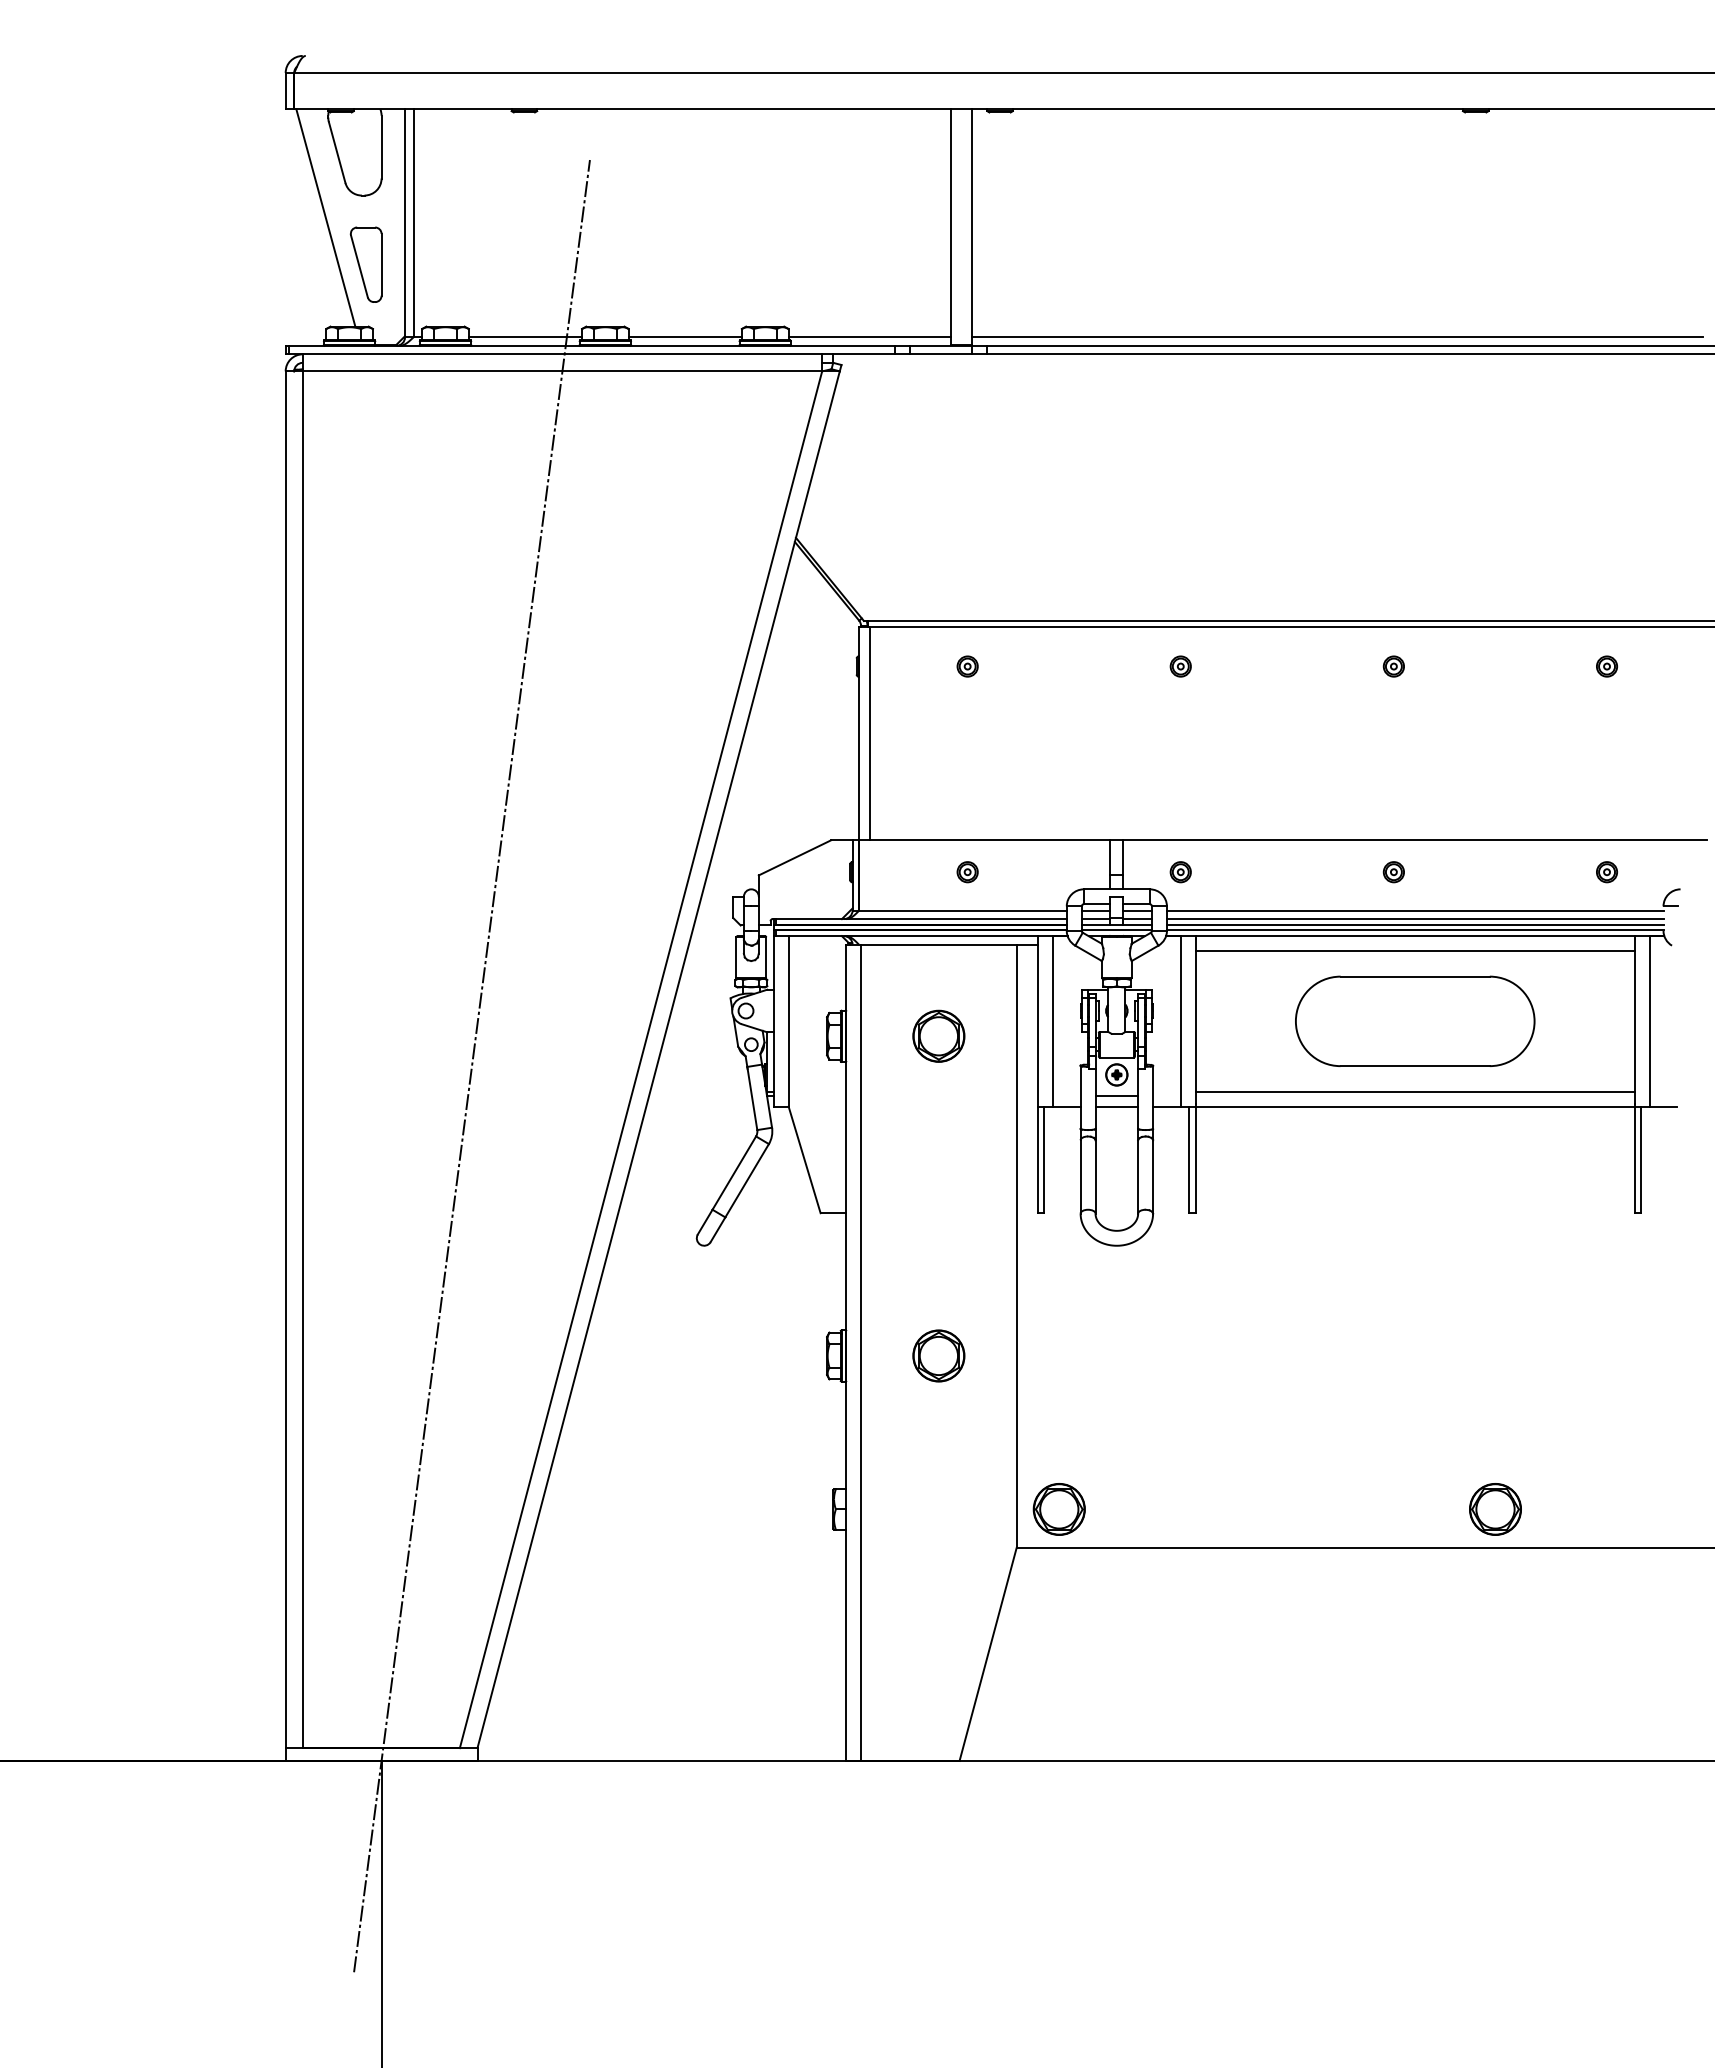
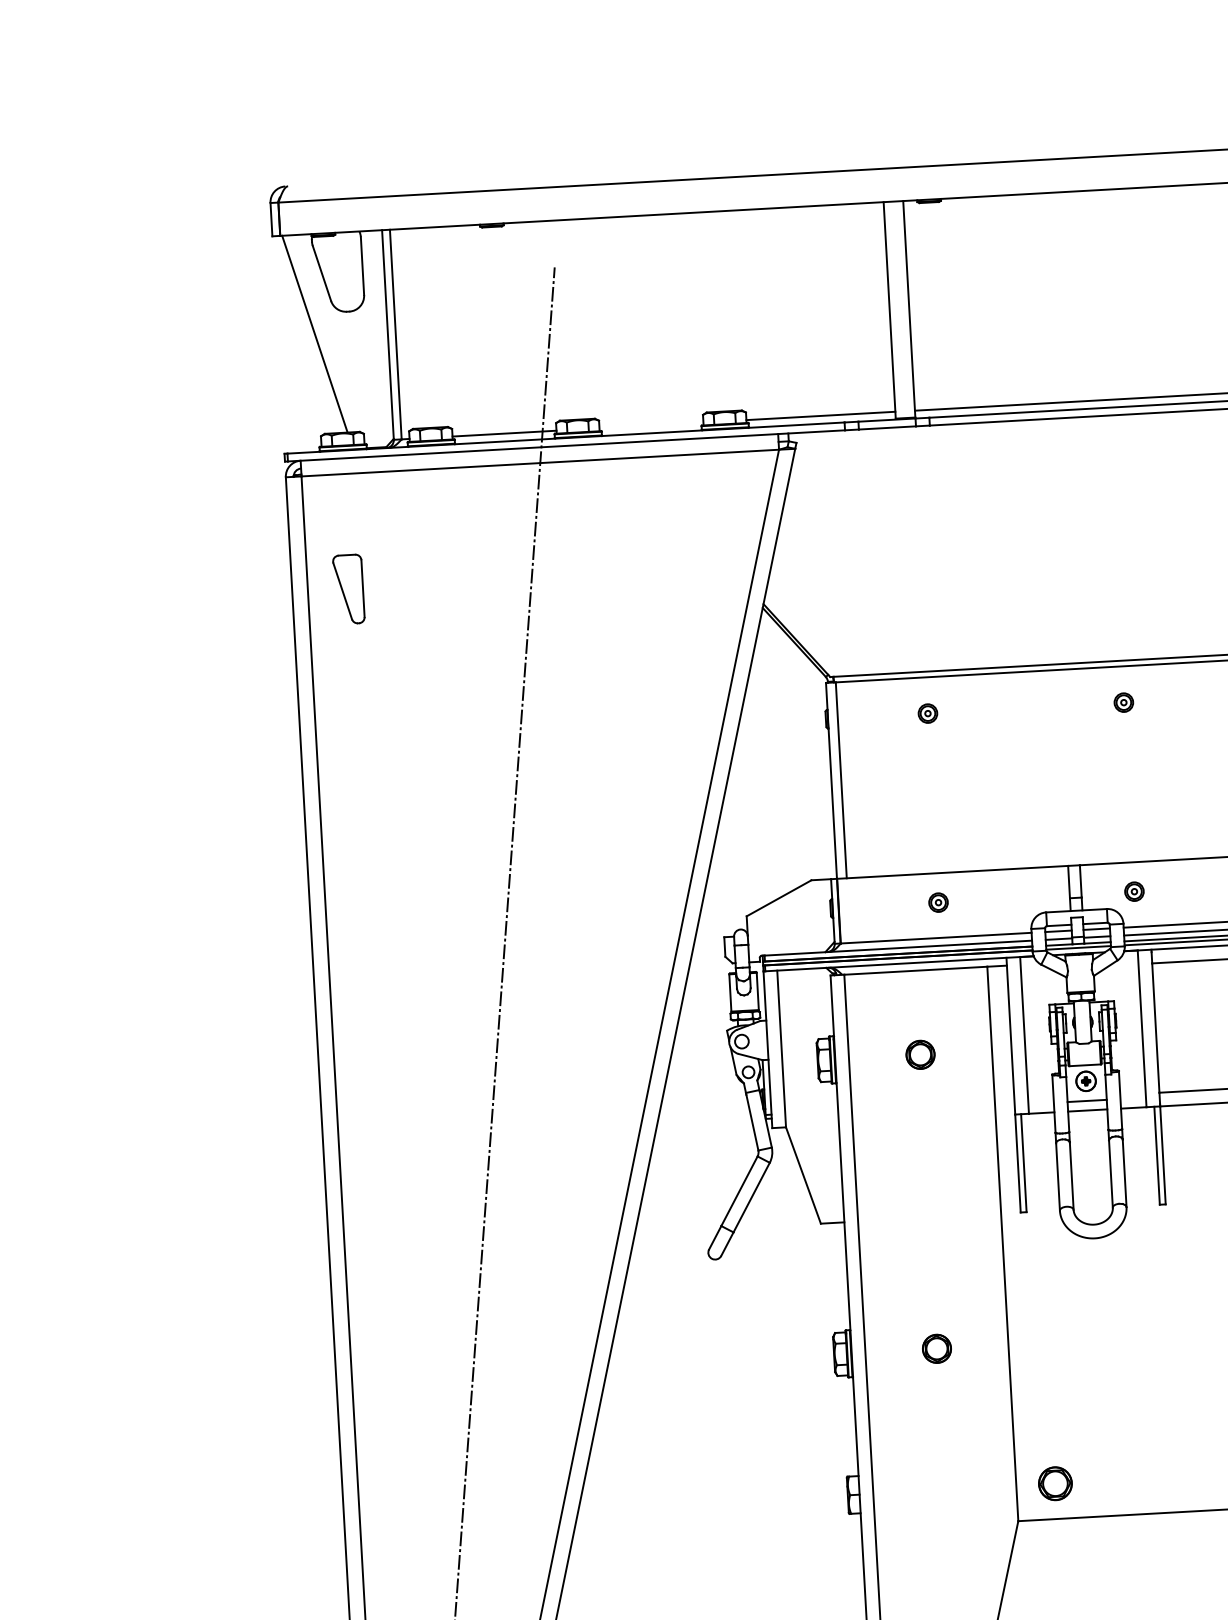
part: (365, 264) -> (348, 589), moved
line: (684, 337) -> (650, 425), removed
part: (938, 1035) -> (920, 1054), size x0.6
part: (938, 1355) -> (936, 1348), size x0.6
part: (1058, 1509) -> (1054, 1483), size x0.7

